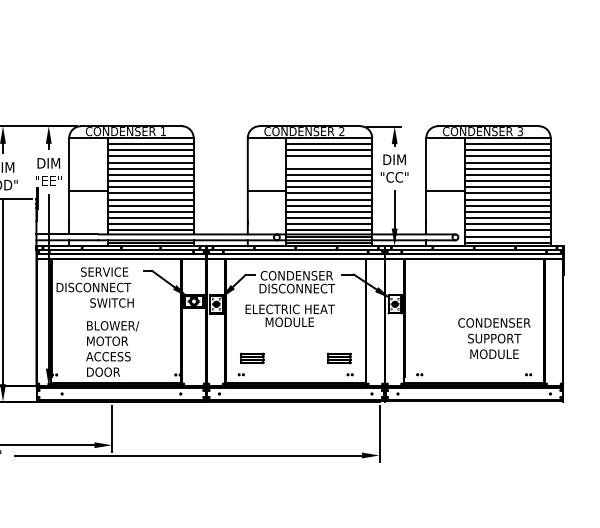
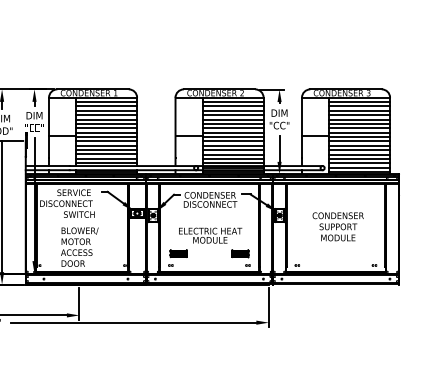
line: (328, 163) -> (232, 115), added
text: (290, 315) -> (210, 235), moved
text: (493, 338) -> (337, 226), moved

